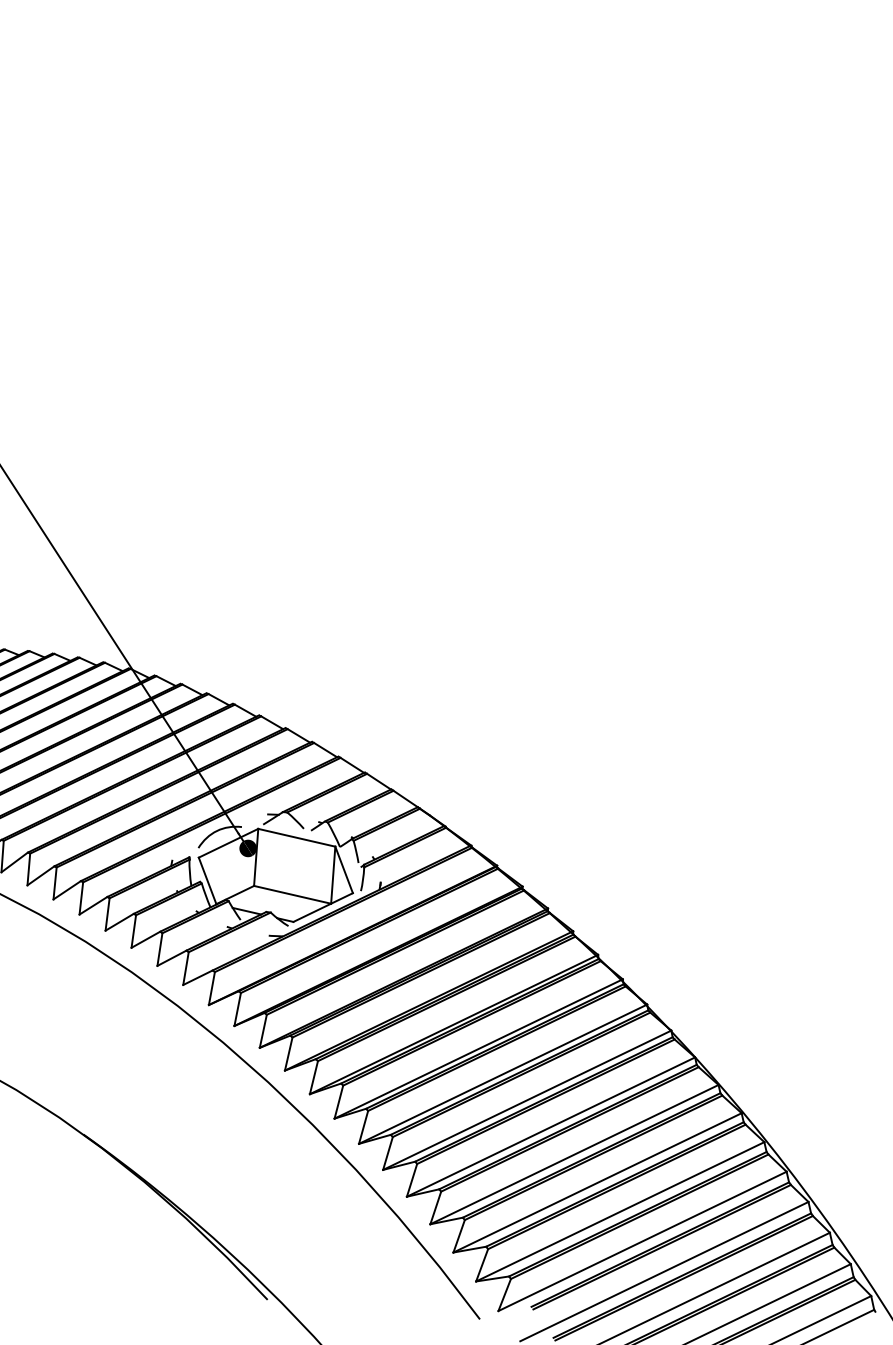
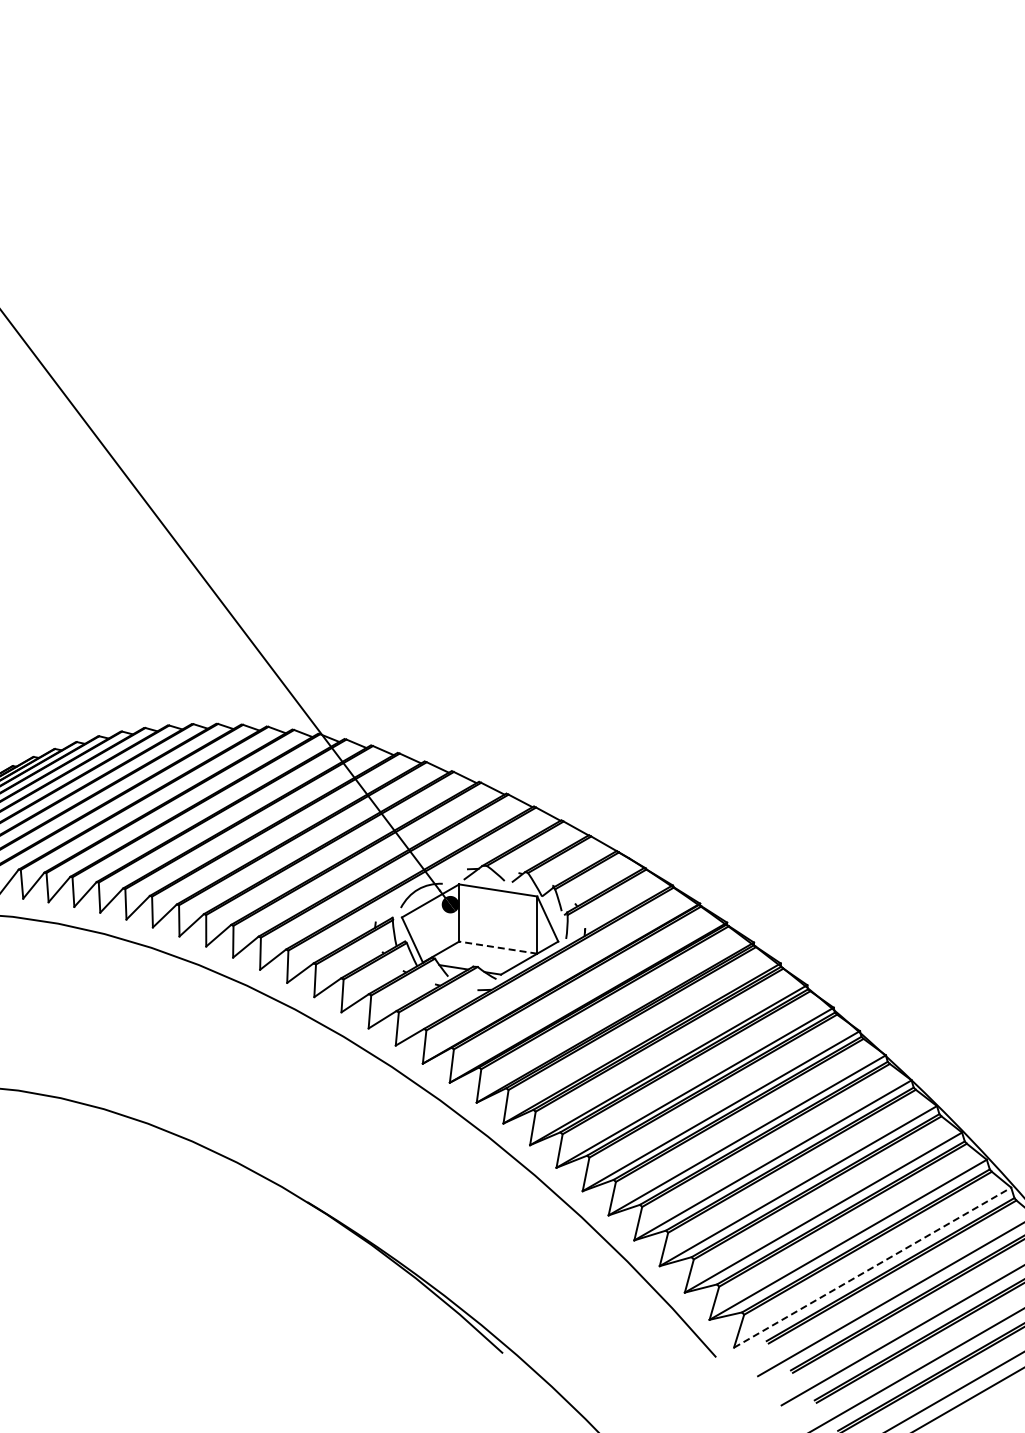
line: (292, 894) -> (498, 947), solid -> dashed
line: (643, 1241) -> (873, 1267), solid -> dashed

